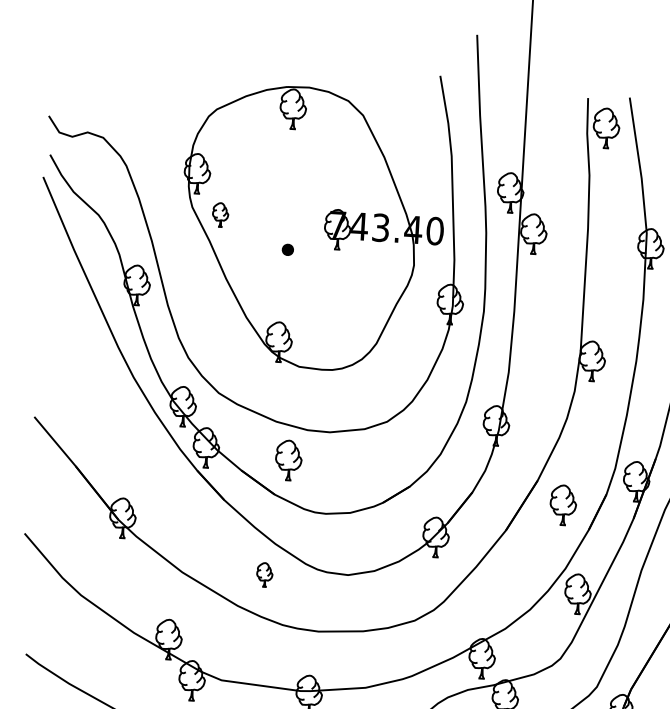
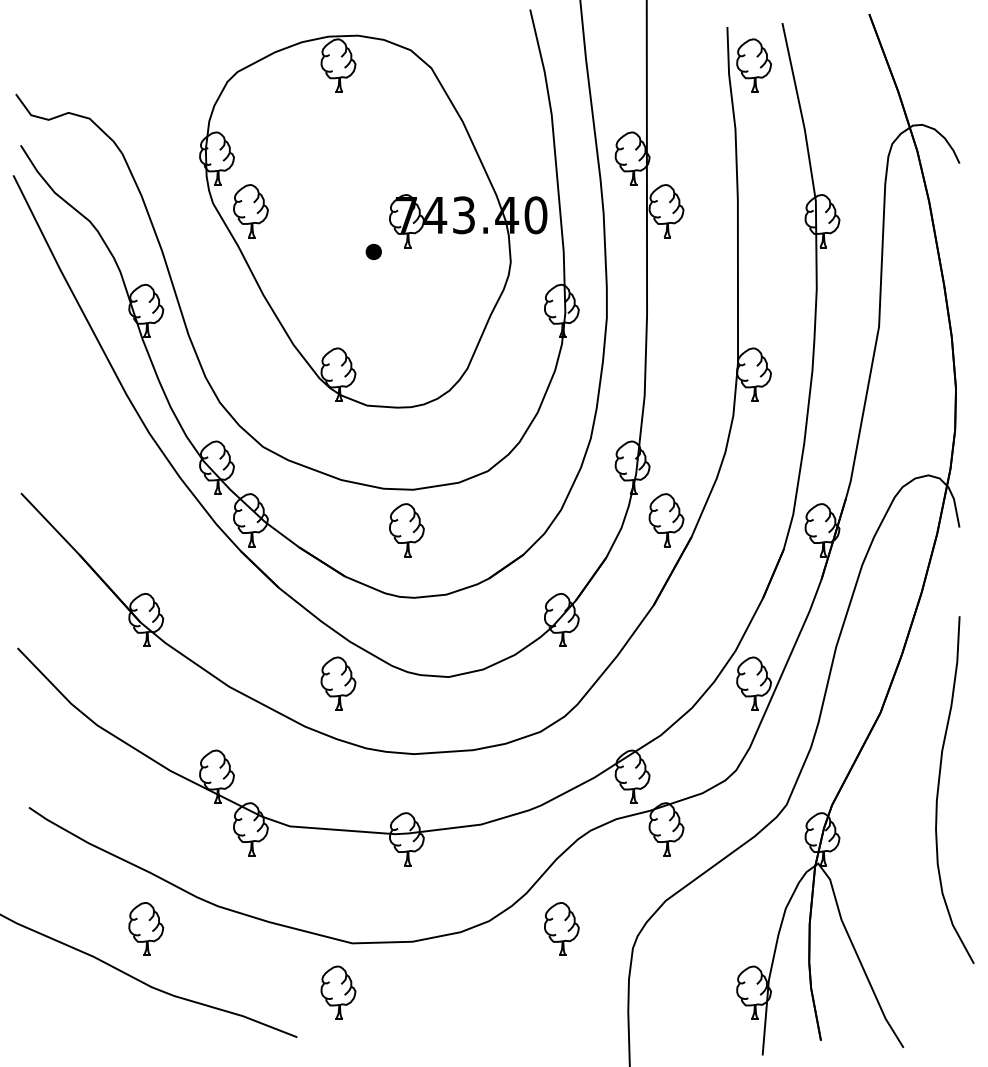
part: (220, 215) -> (250, 211), size x1.67
part: (287, 249) -> (373, 251), moved
part: (288, 460) -> (406, 530), moved
part: (563, 505) -> (666, 520), moved
part: (264, 574) -> (338, 683), size x1.67

